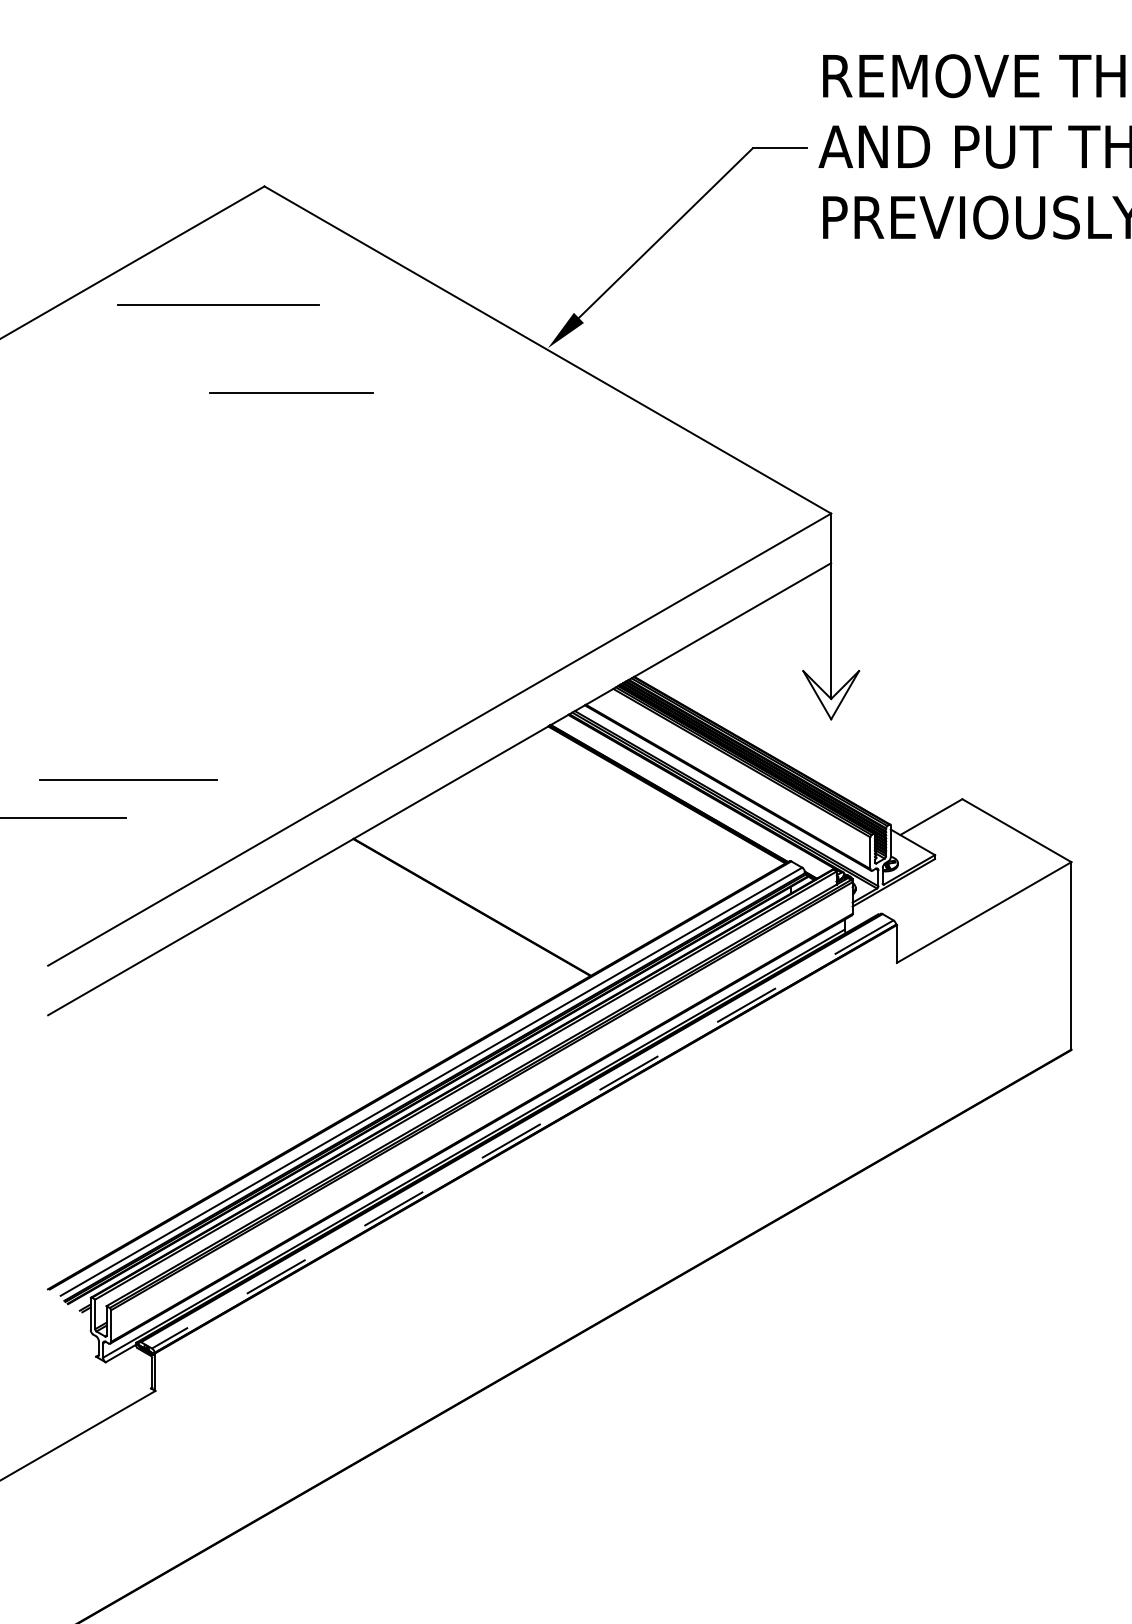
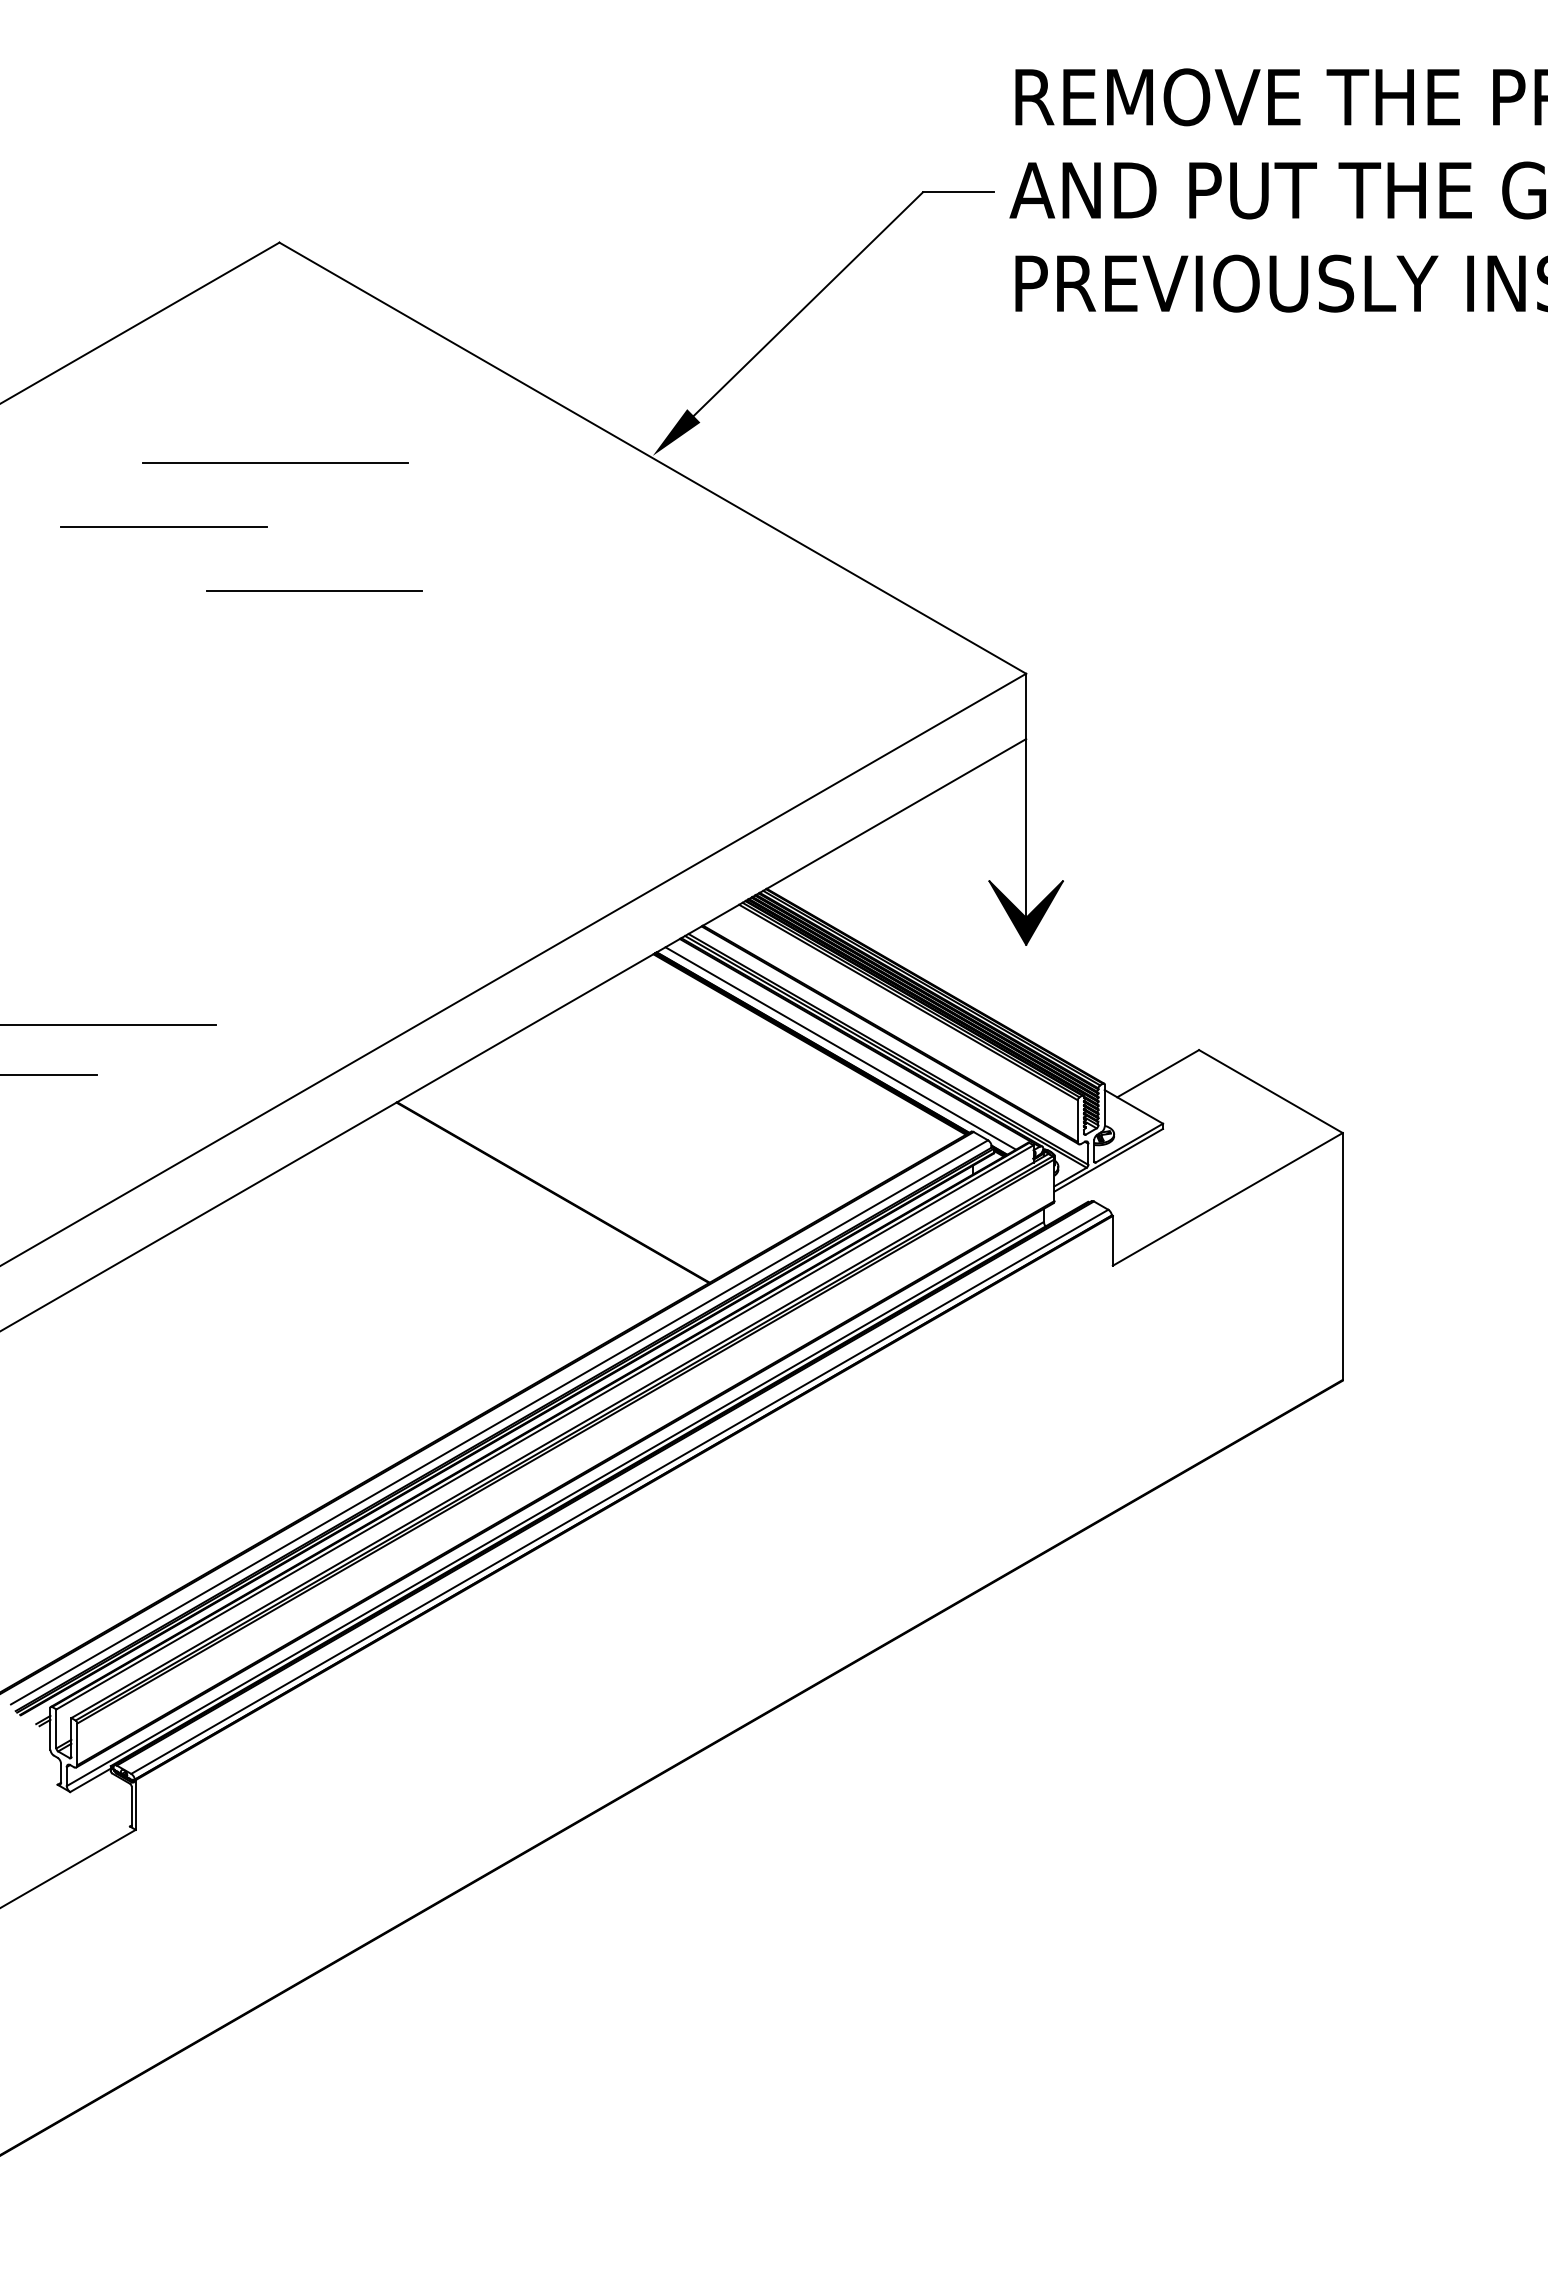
line: (218, 304) -> (275, 462), moved
line: (291, 392) -> (314, 590), moved
line: (176, 401) -> (163, 526), added
fill: (830, 694) -> (1025, 912), added
line: (690, 798) -> (840, 1048), added
line: (522, 1134) -> (619, 1492), dashed -> solid

